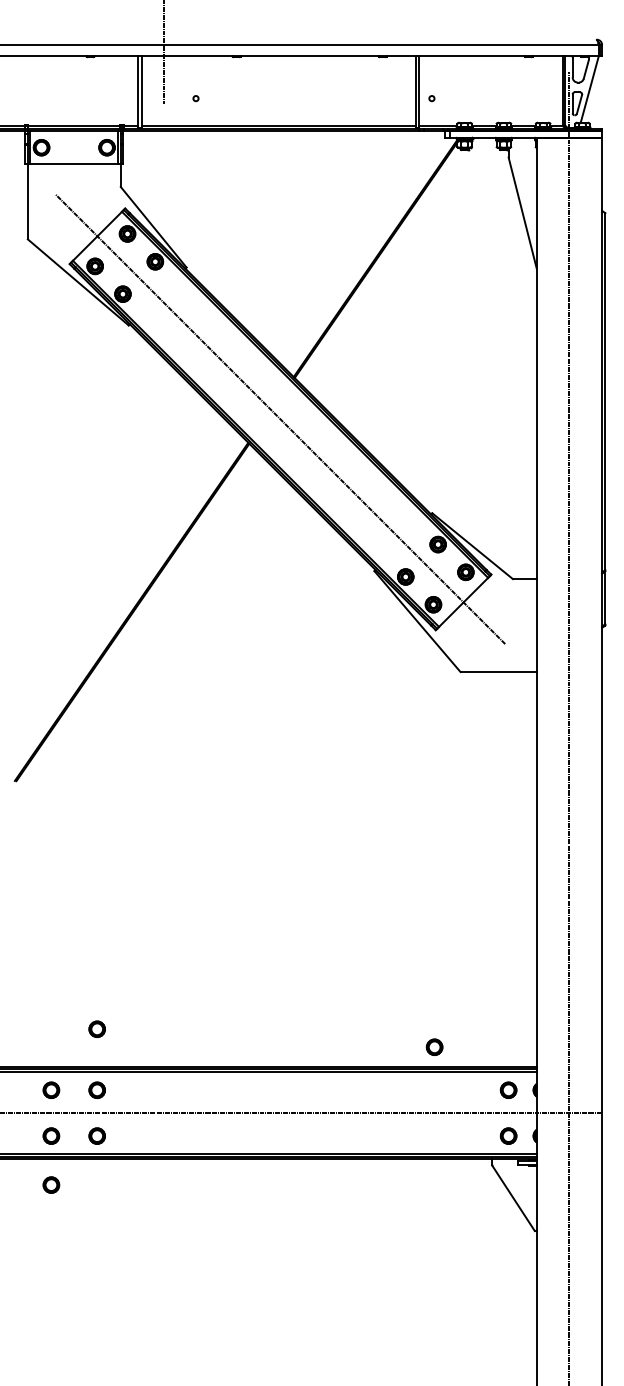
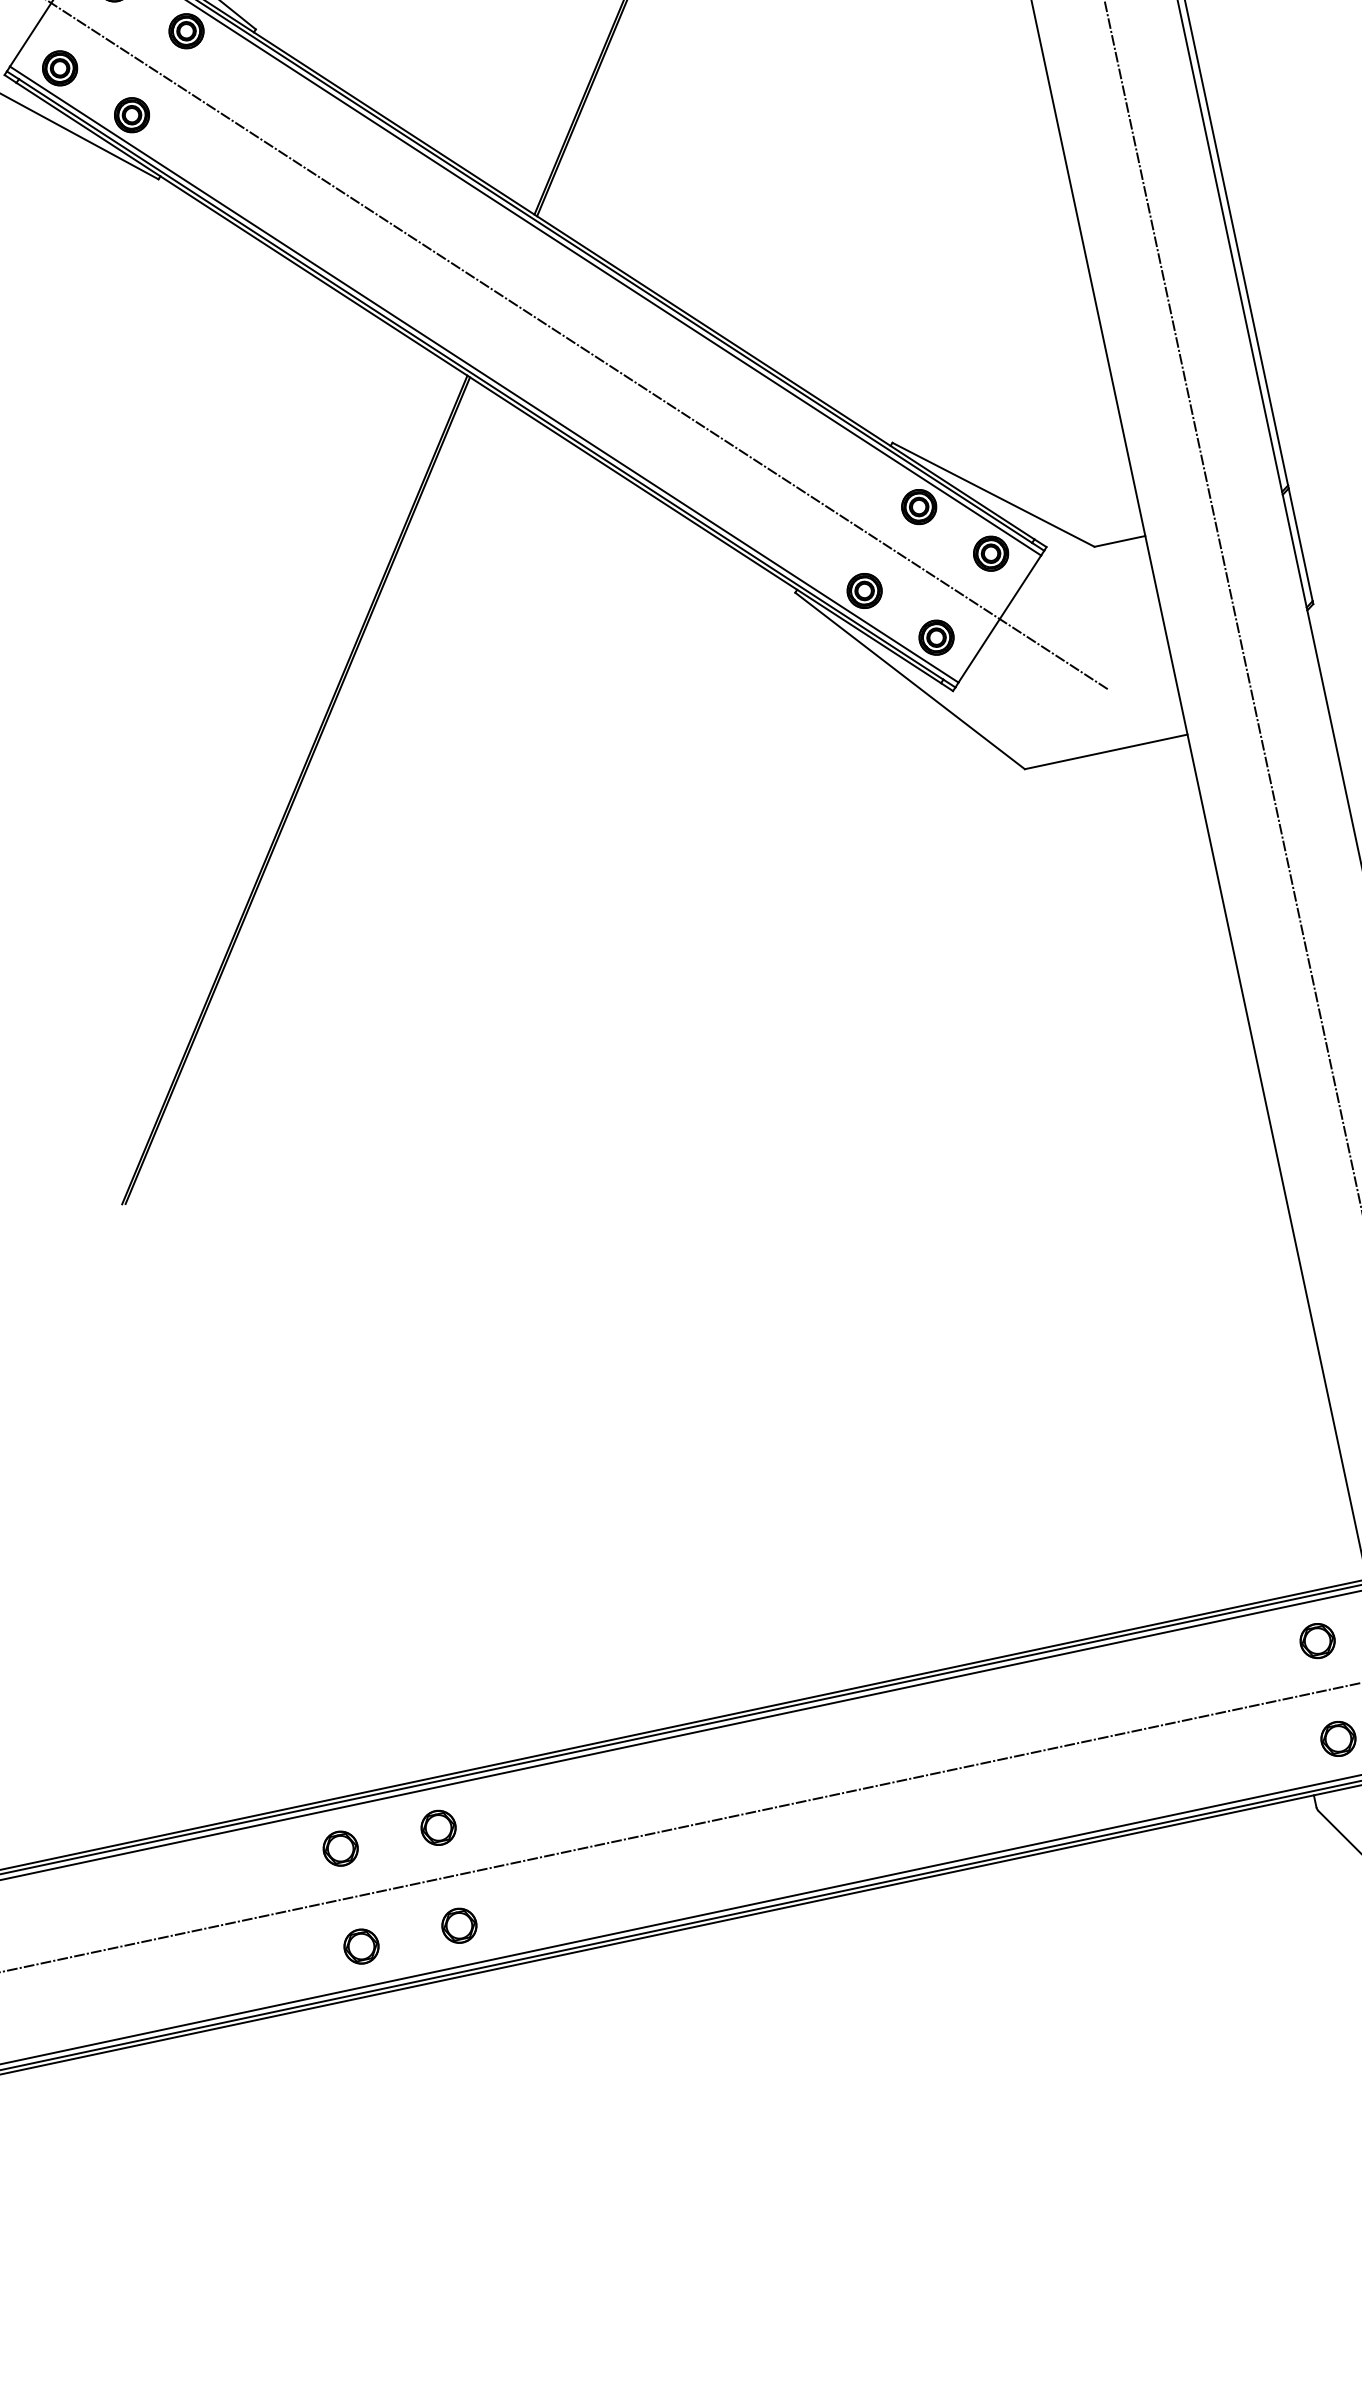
part: (96, 1028) -> (408, 1696), removed
part: (434, 1046) -> (1139, 1581), removed
part: (51, 1184) -> (383, 2049), removed

